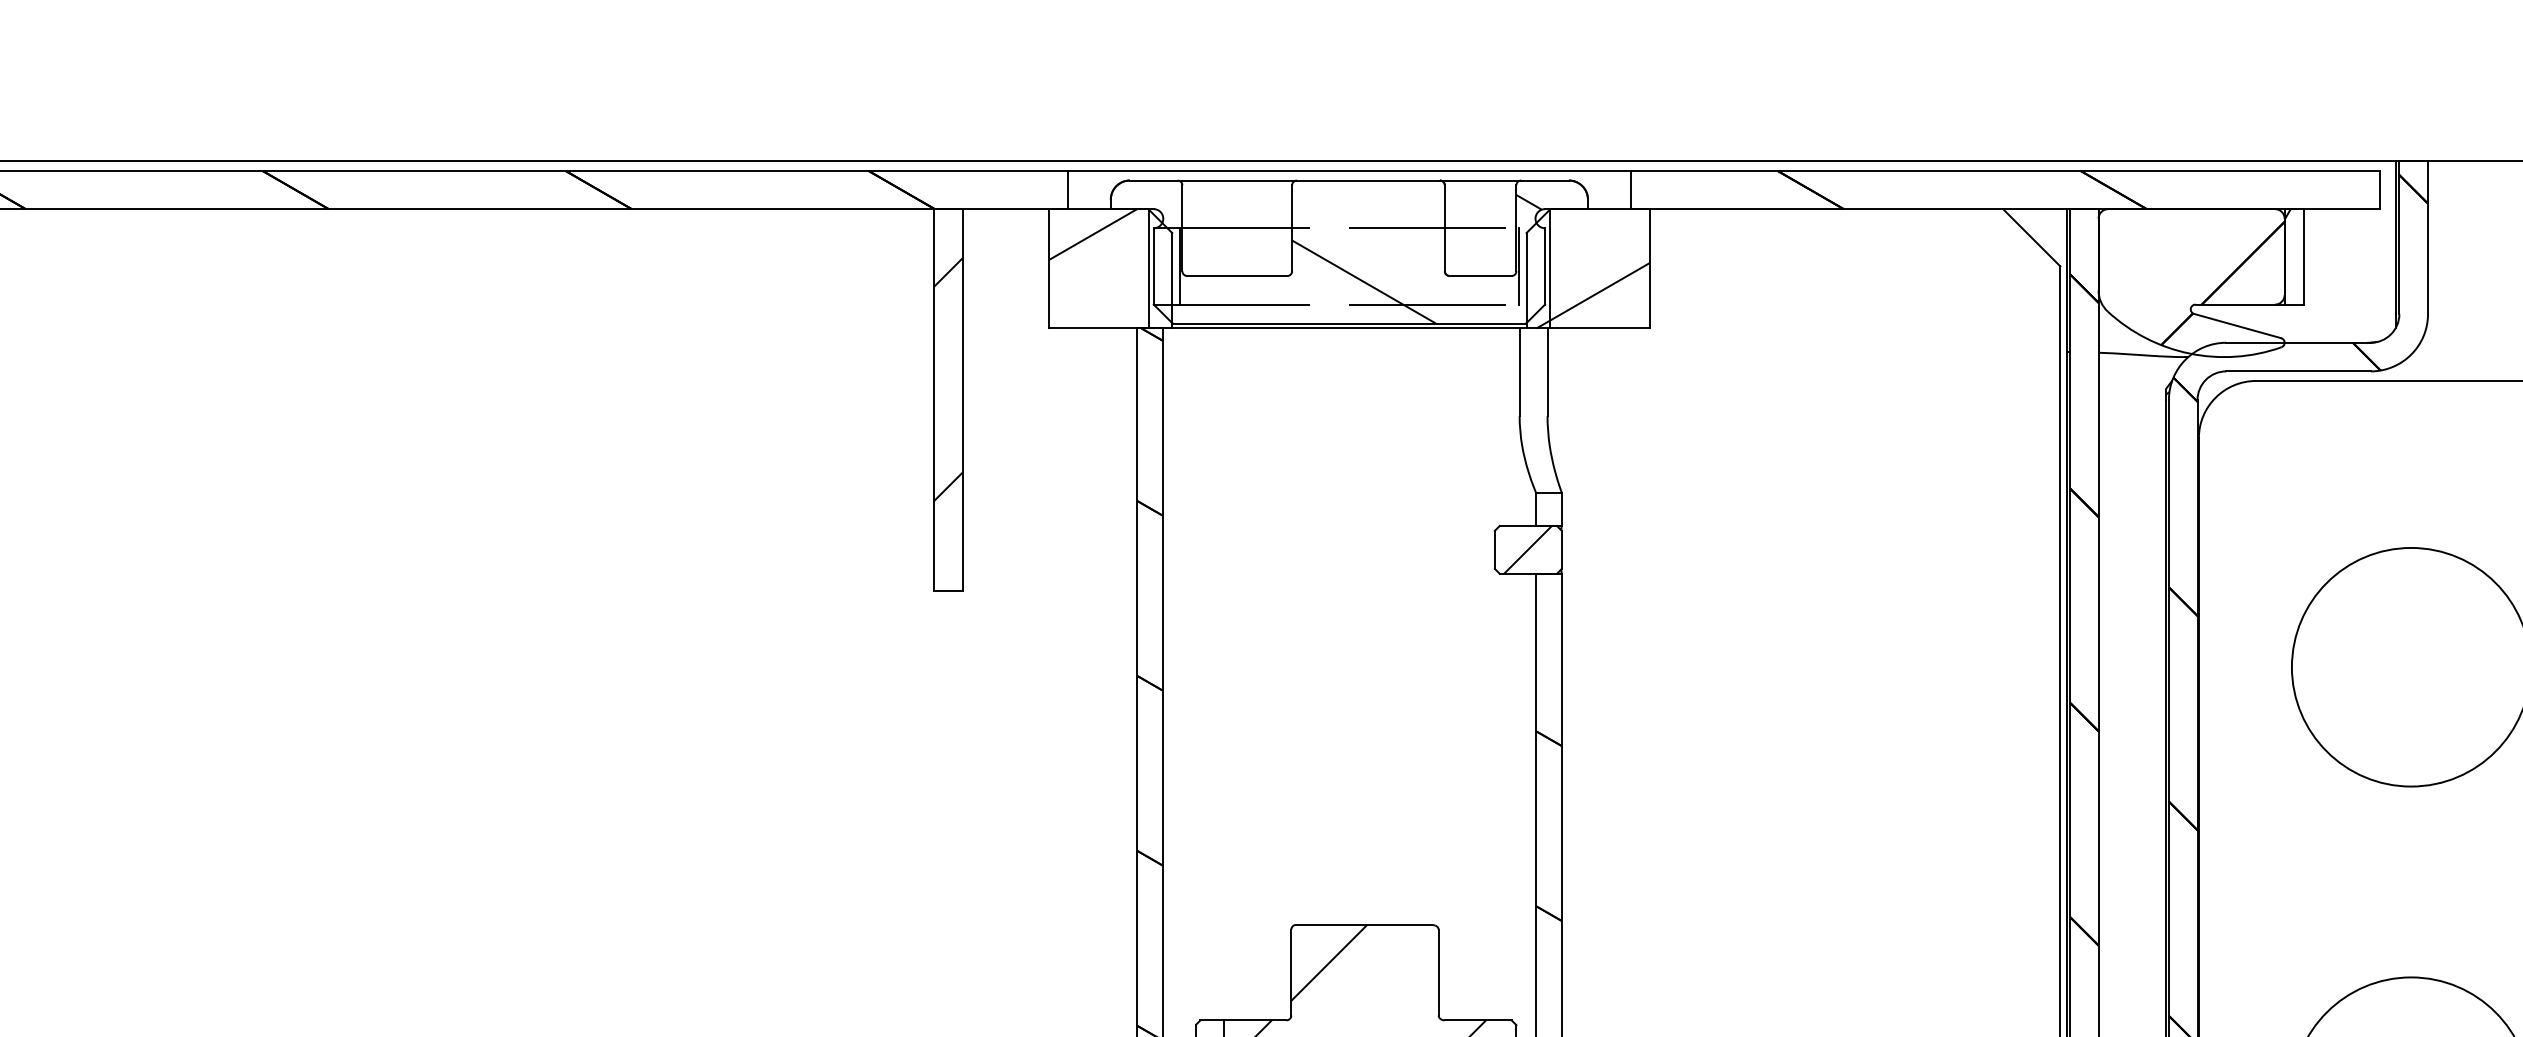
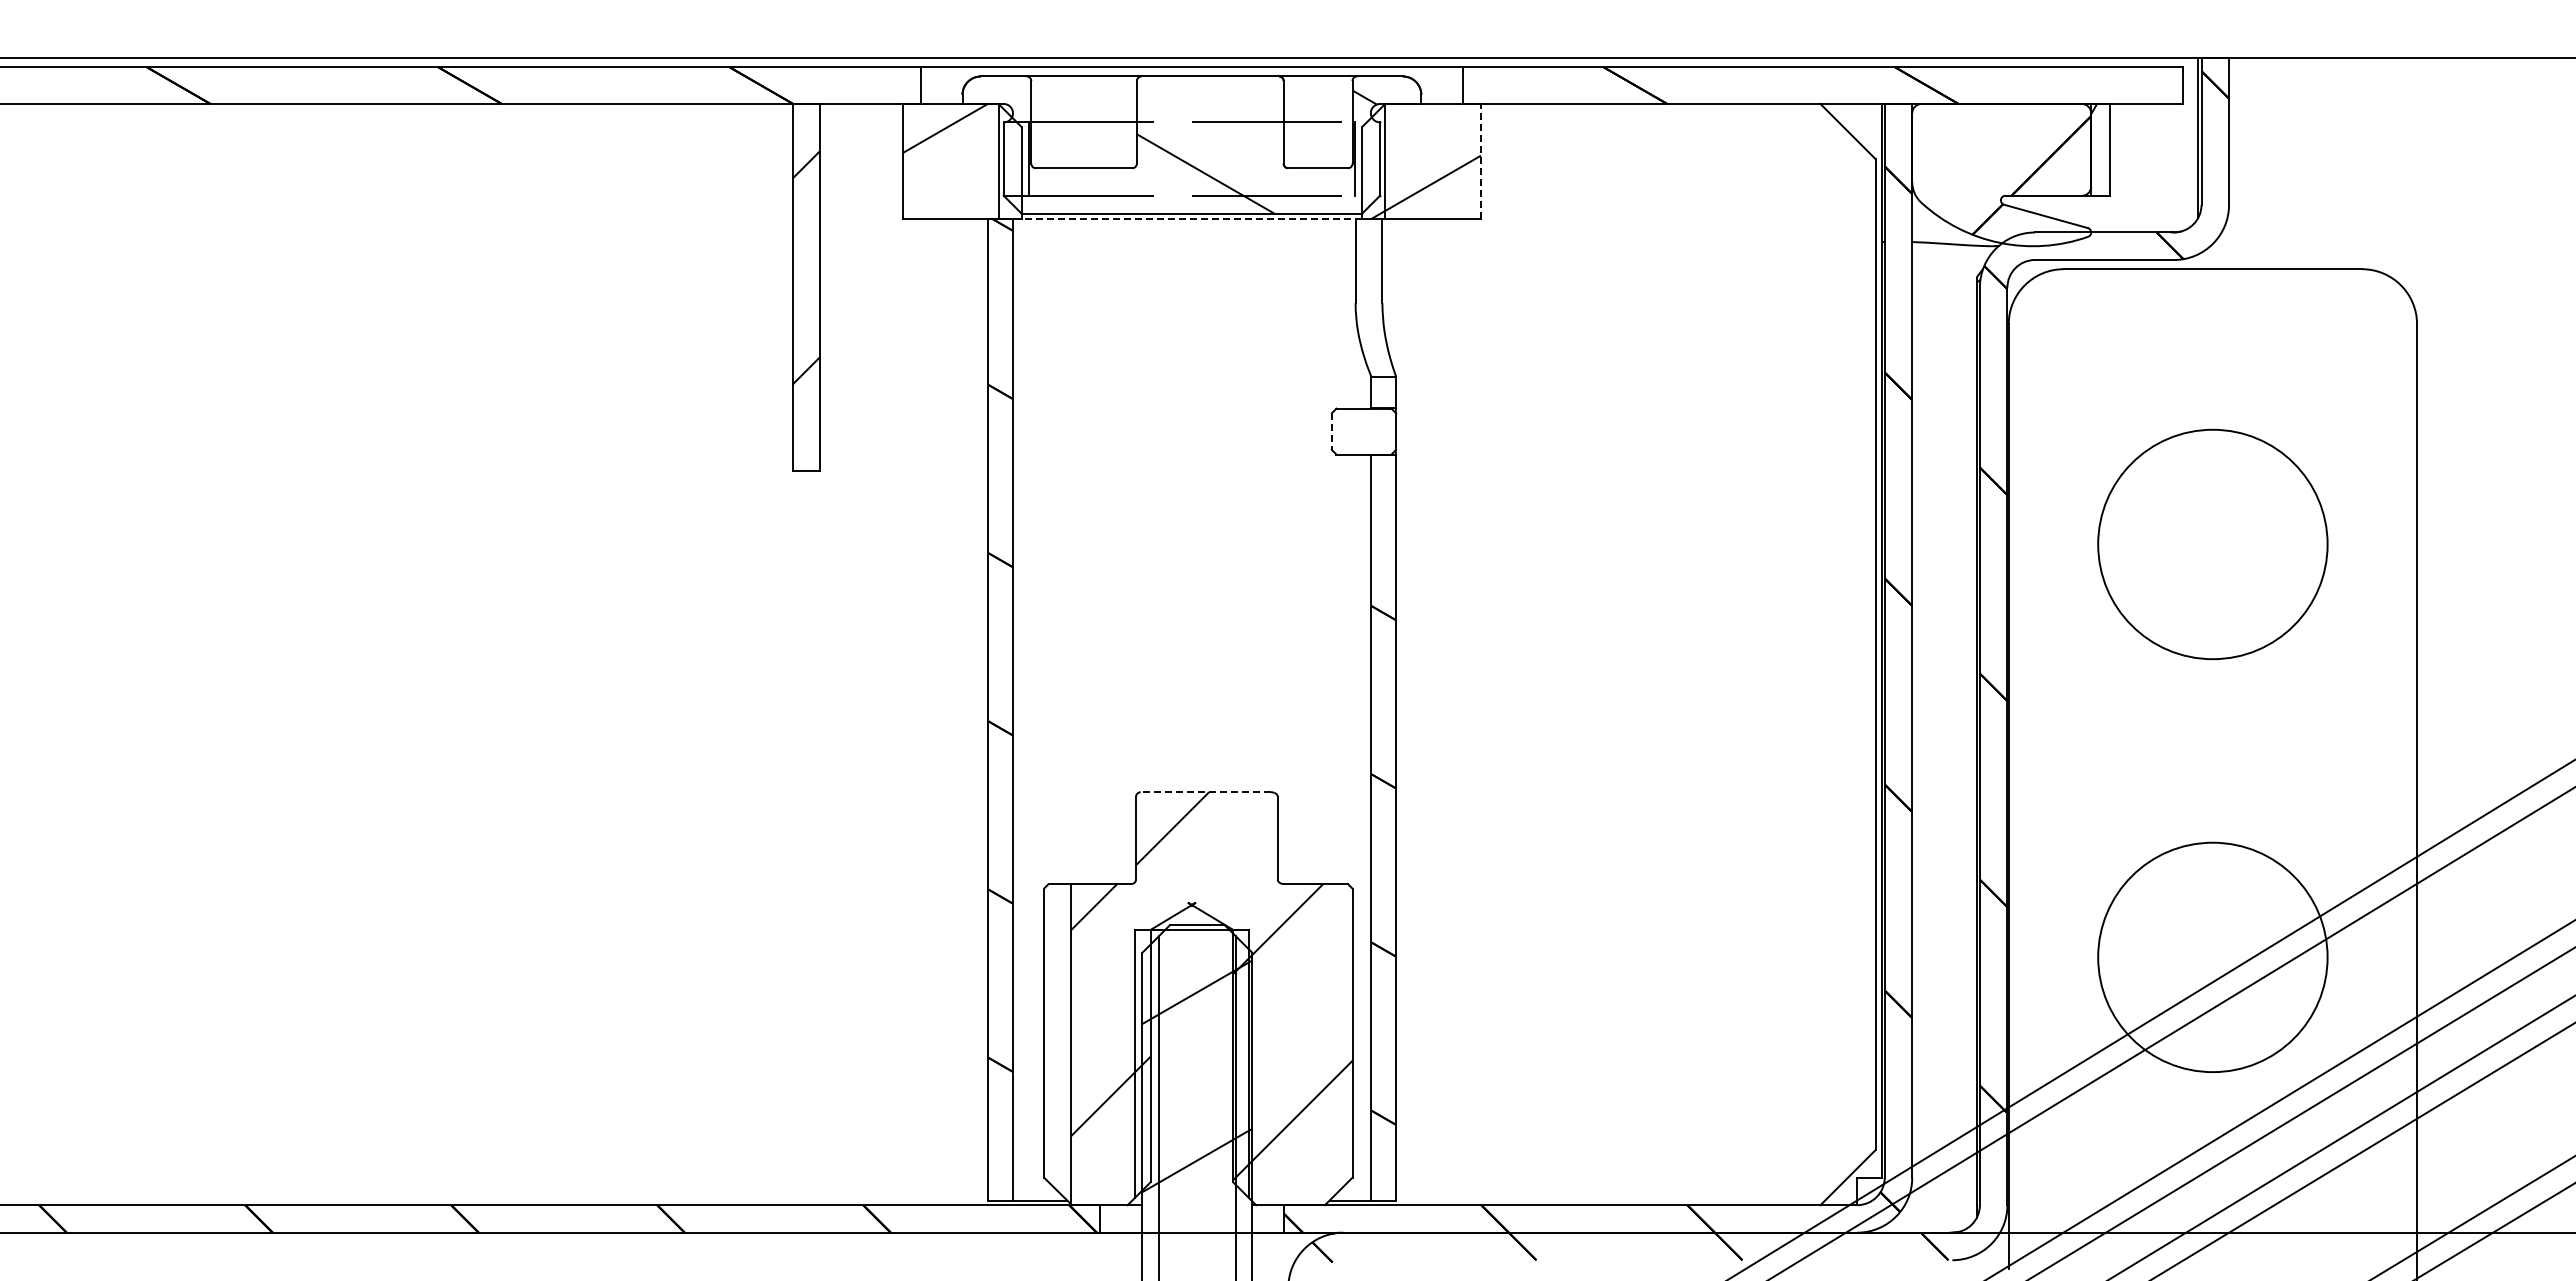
line: (1649, 267) -> (1480, 160), solid -> dashed
line: (1348, 328) -> (1191, 218), solid -> dashed
hatch: (1527, 549) -> (1363, 431), removed
line: (1494, 550) -> (1331, 432), solid -> dashed
line: (1363, 925) -> (1205, 792), solid -> dashed

